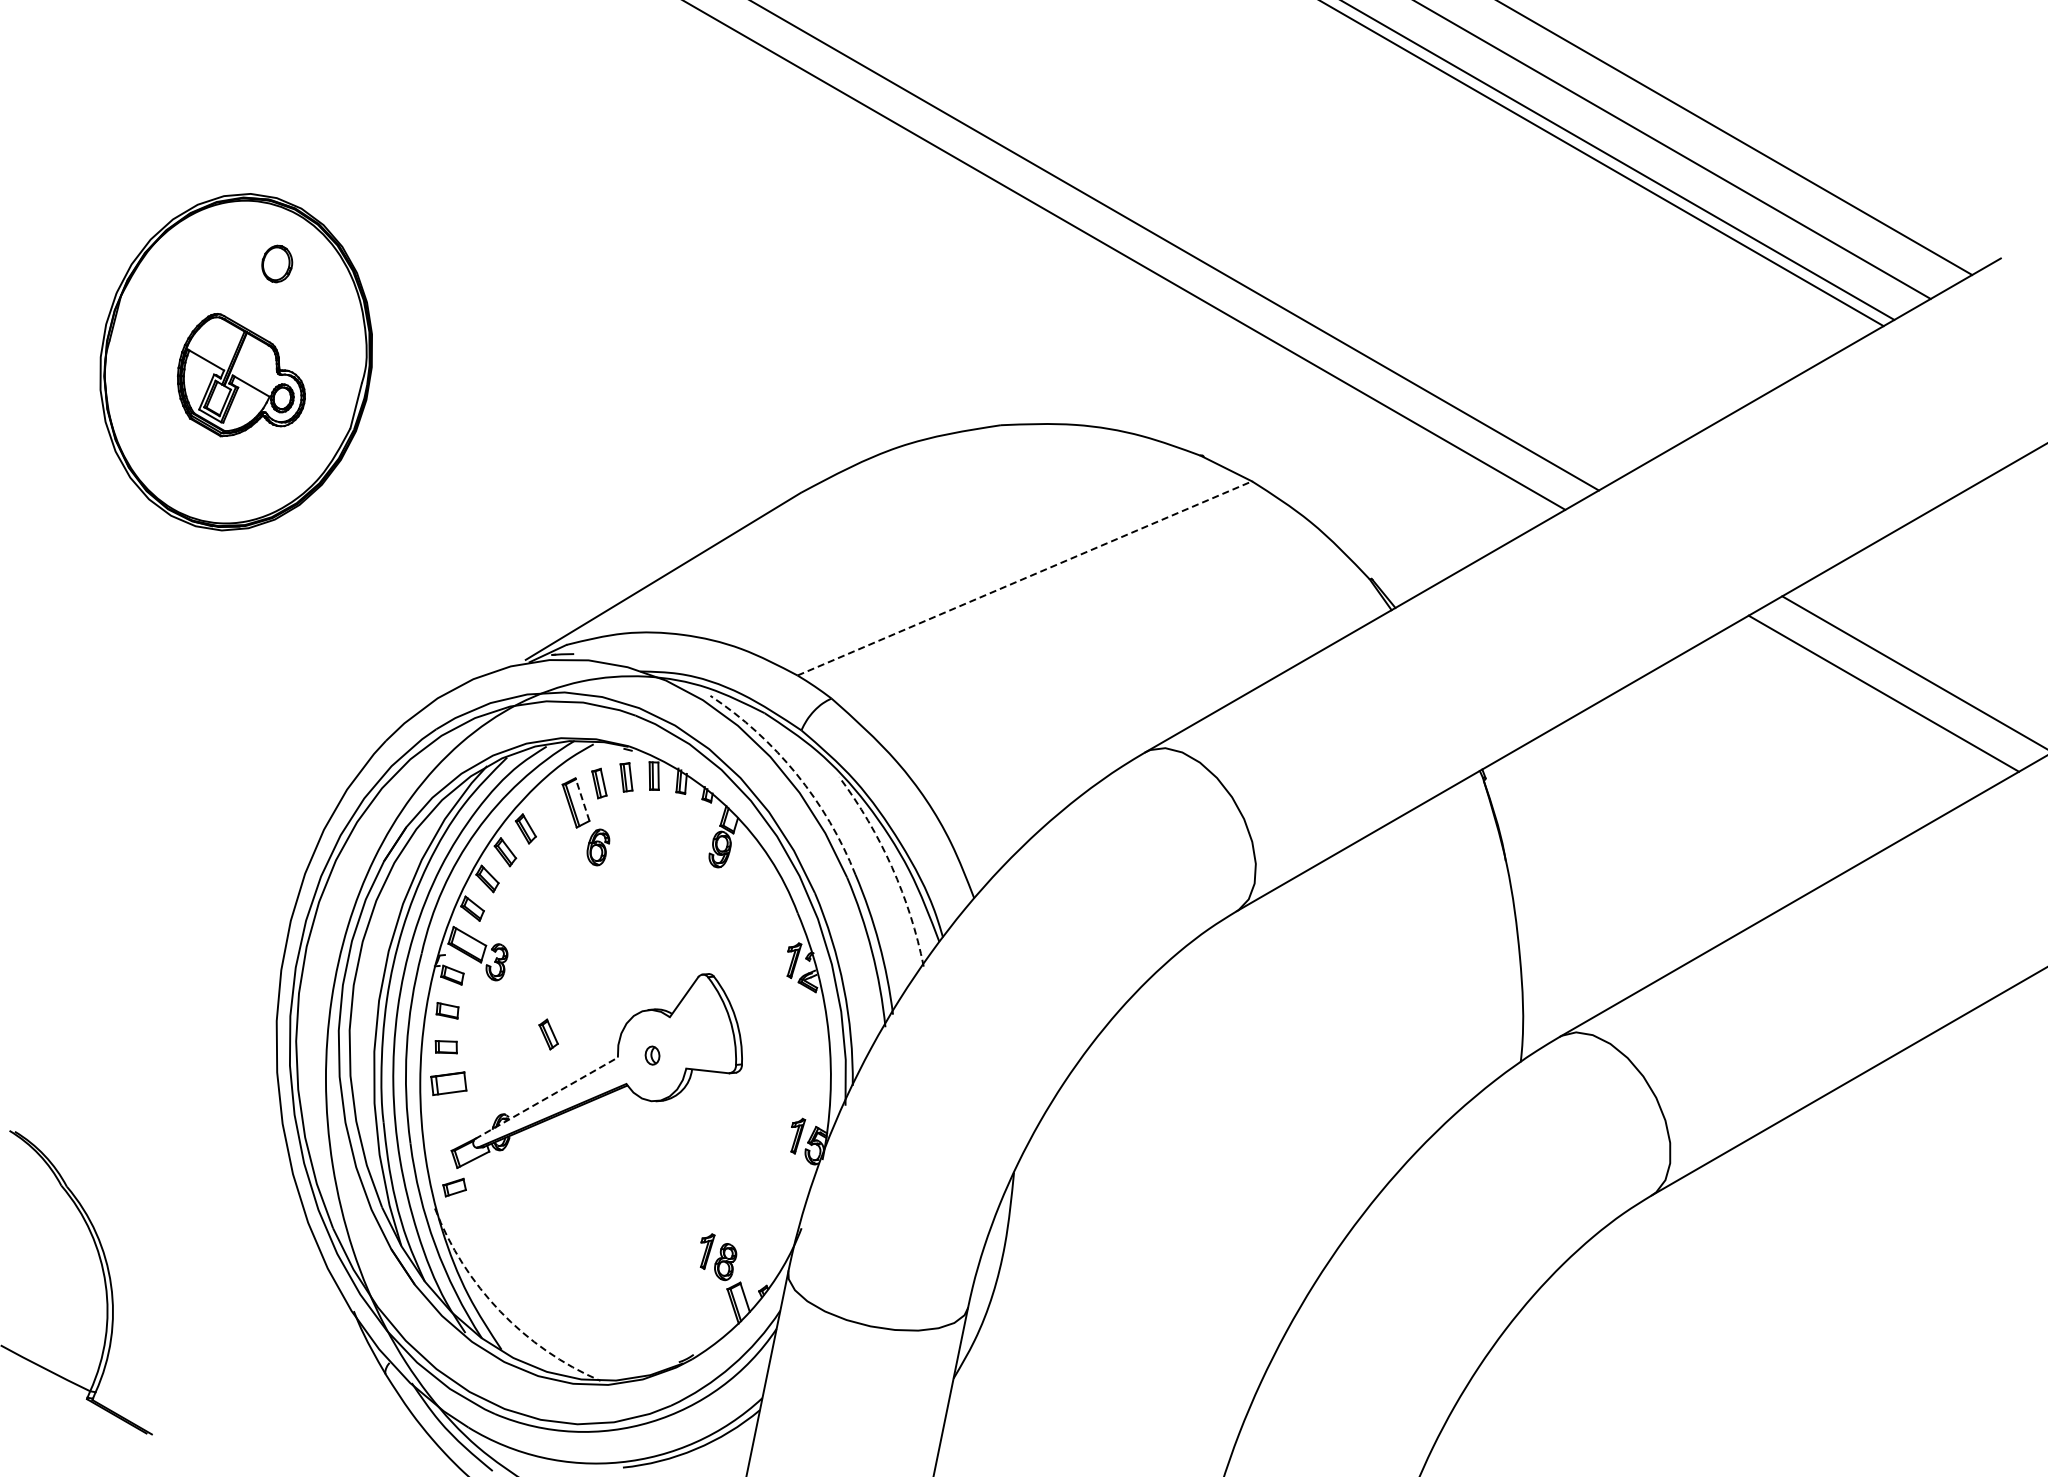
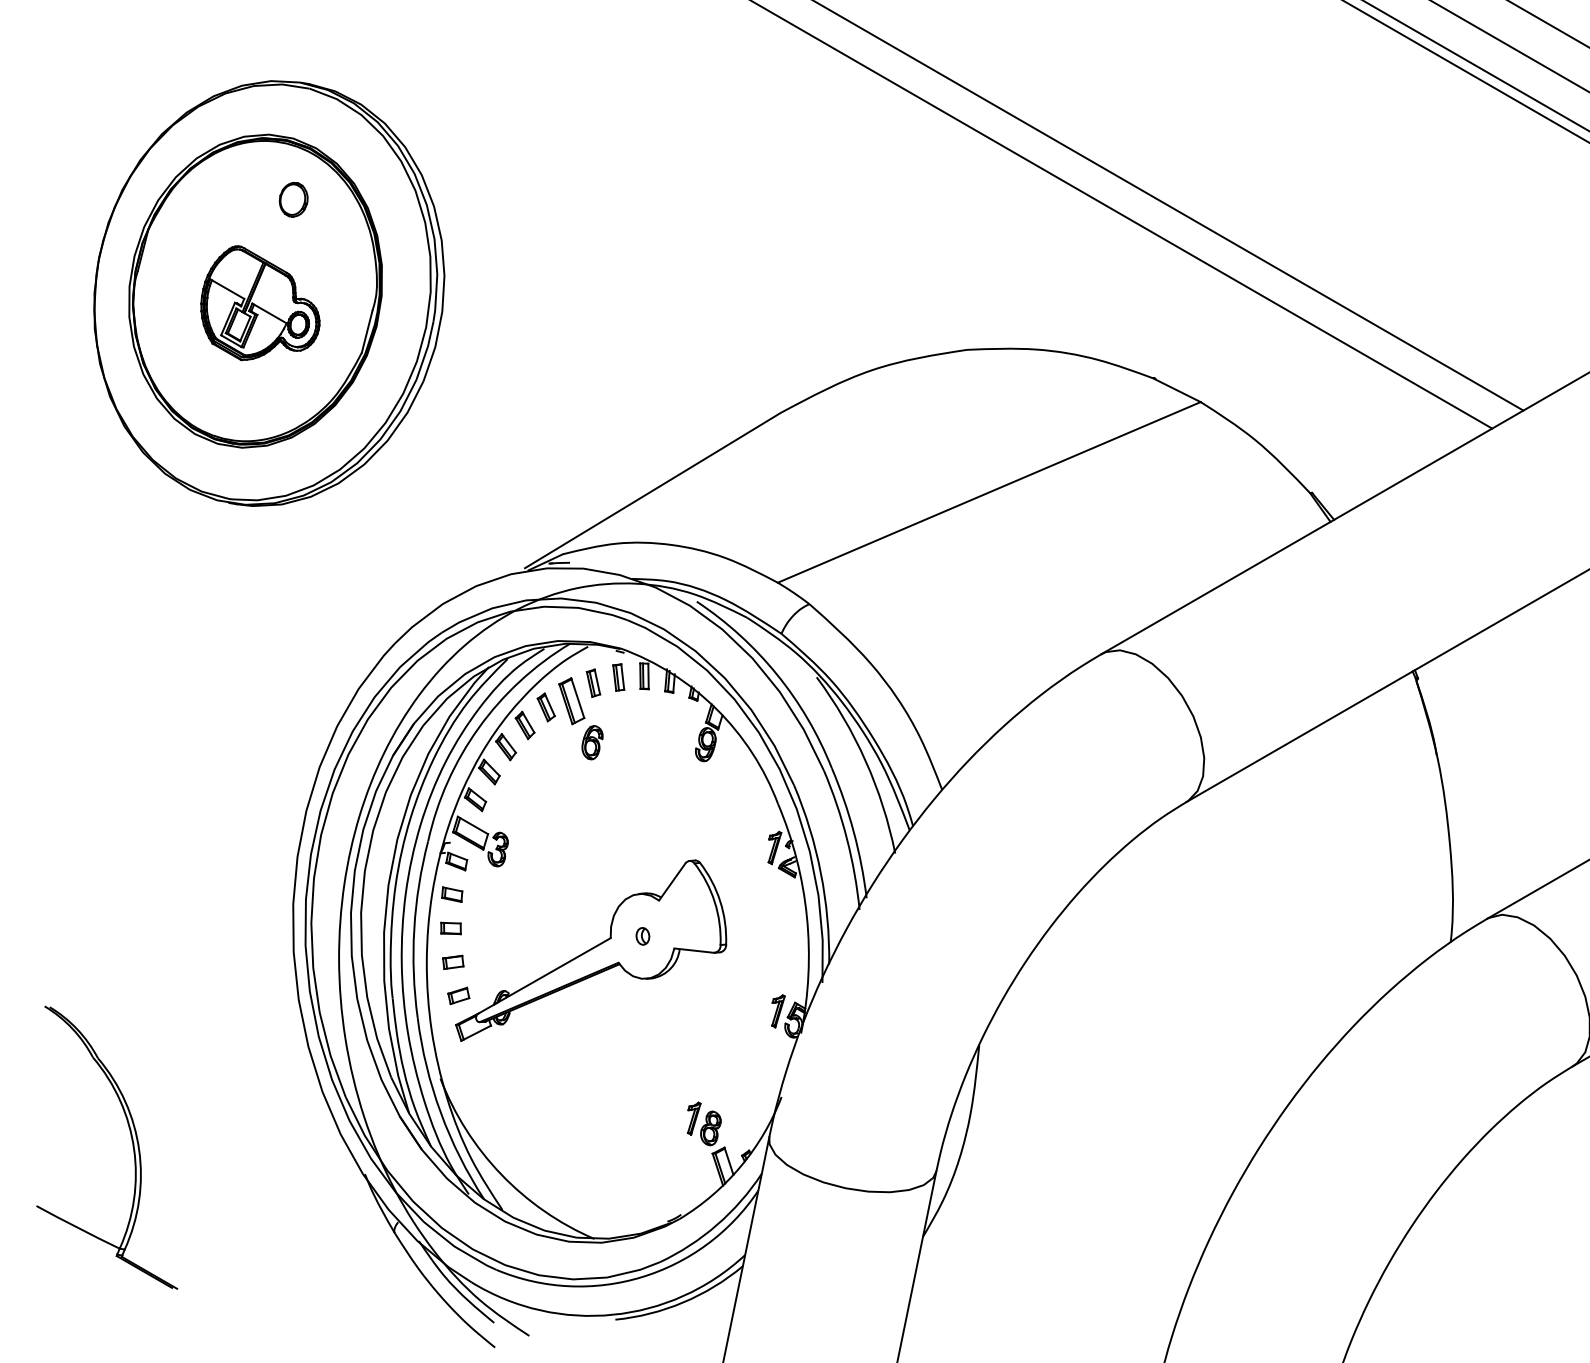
part: (251, 364) -> (269, 293), added
line: (1025, 578) -> (989, 492), dashed -> solid
arc: (796, 774) -> (776, 674), dashed -> solid
line: (582, 799) -> (577, 698), dashed -> solid
arc: (892, 867) -> (866, 761), dashed -> solid
part: (548, 1034) -> (546, 707), moved
part: (448, 1083) -> (453, 962), size x0.62
line: (546, 1098) -> (544, 976), dashed -> solid
part: (454, 1187) -> (458, 995), moved
arc: (500, 1311) -> (501, 1174), dashed -> solid

